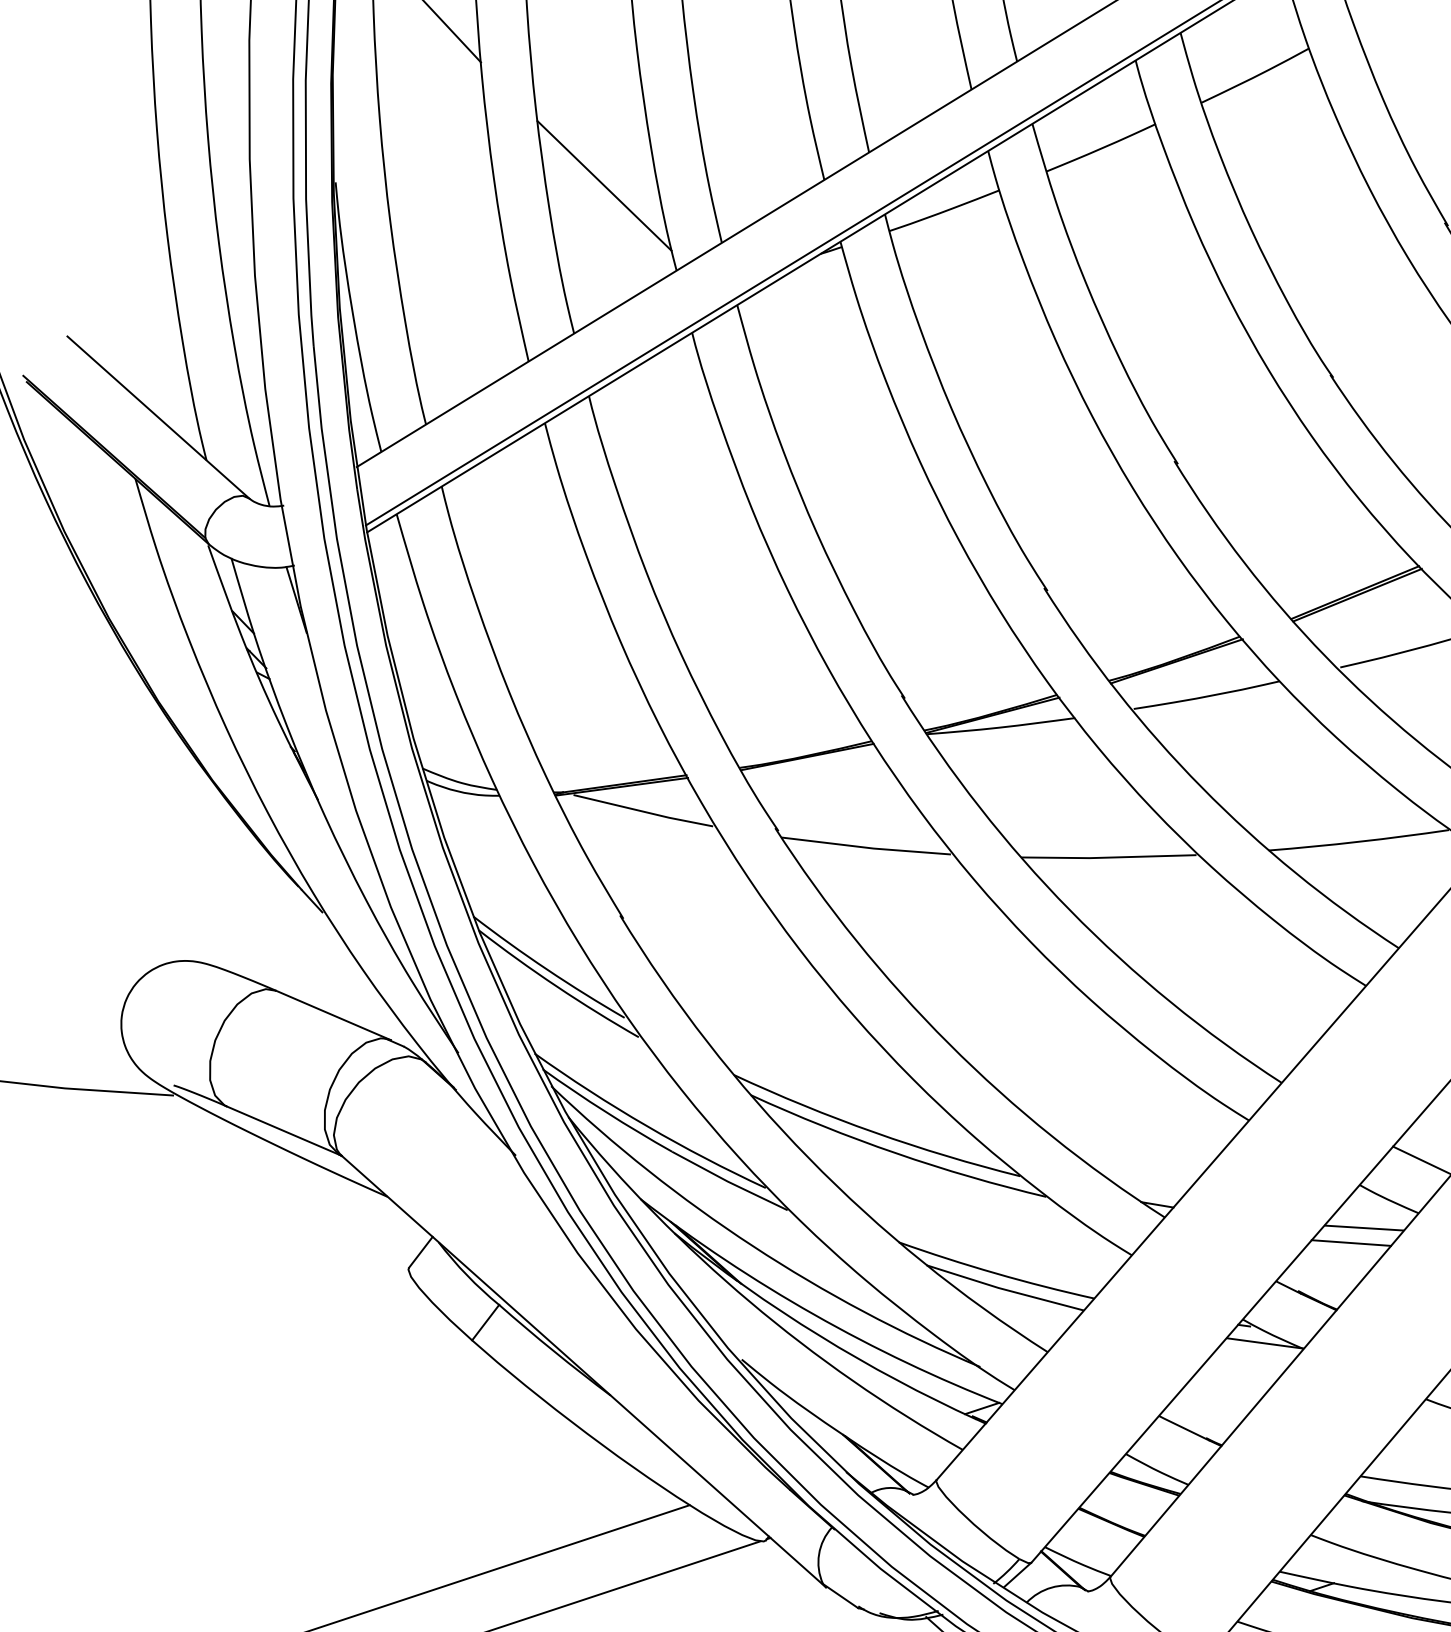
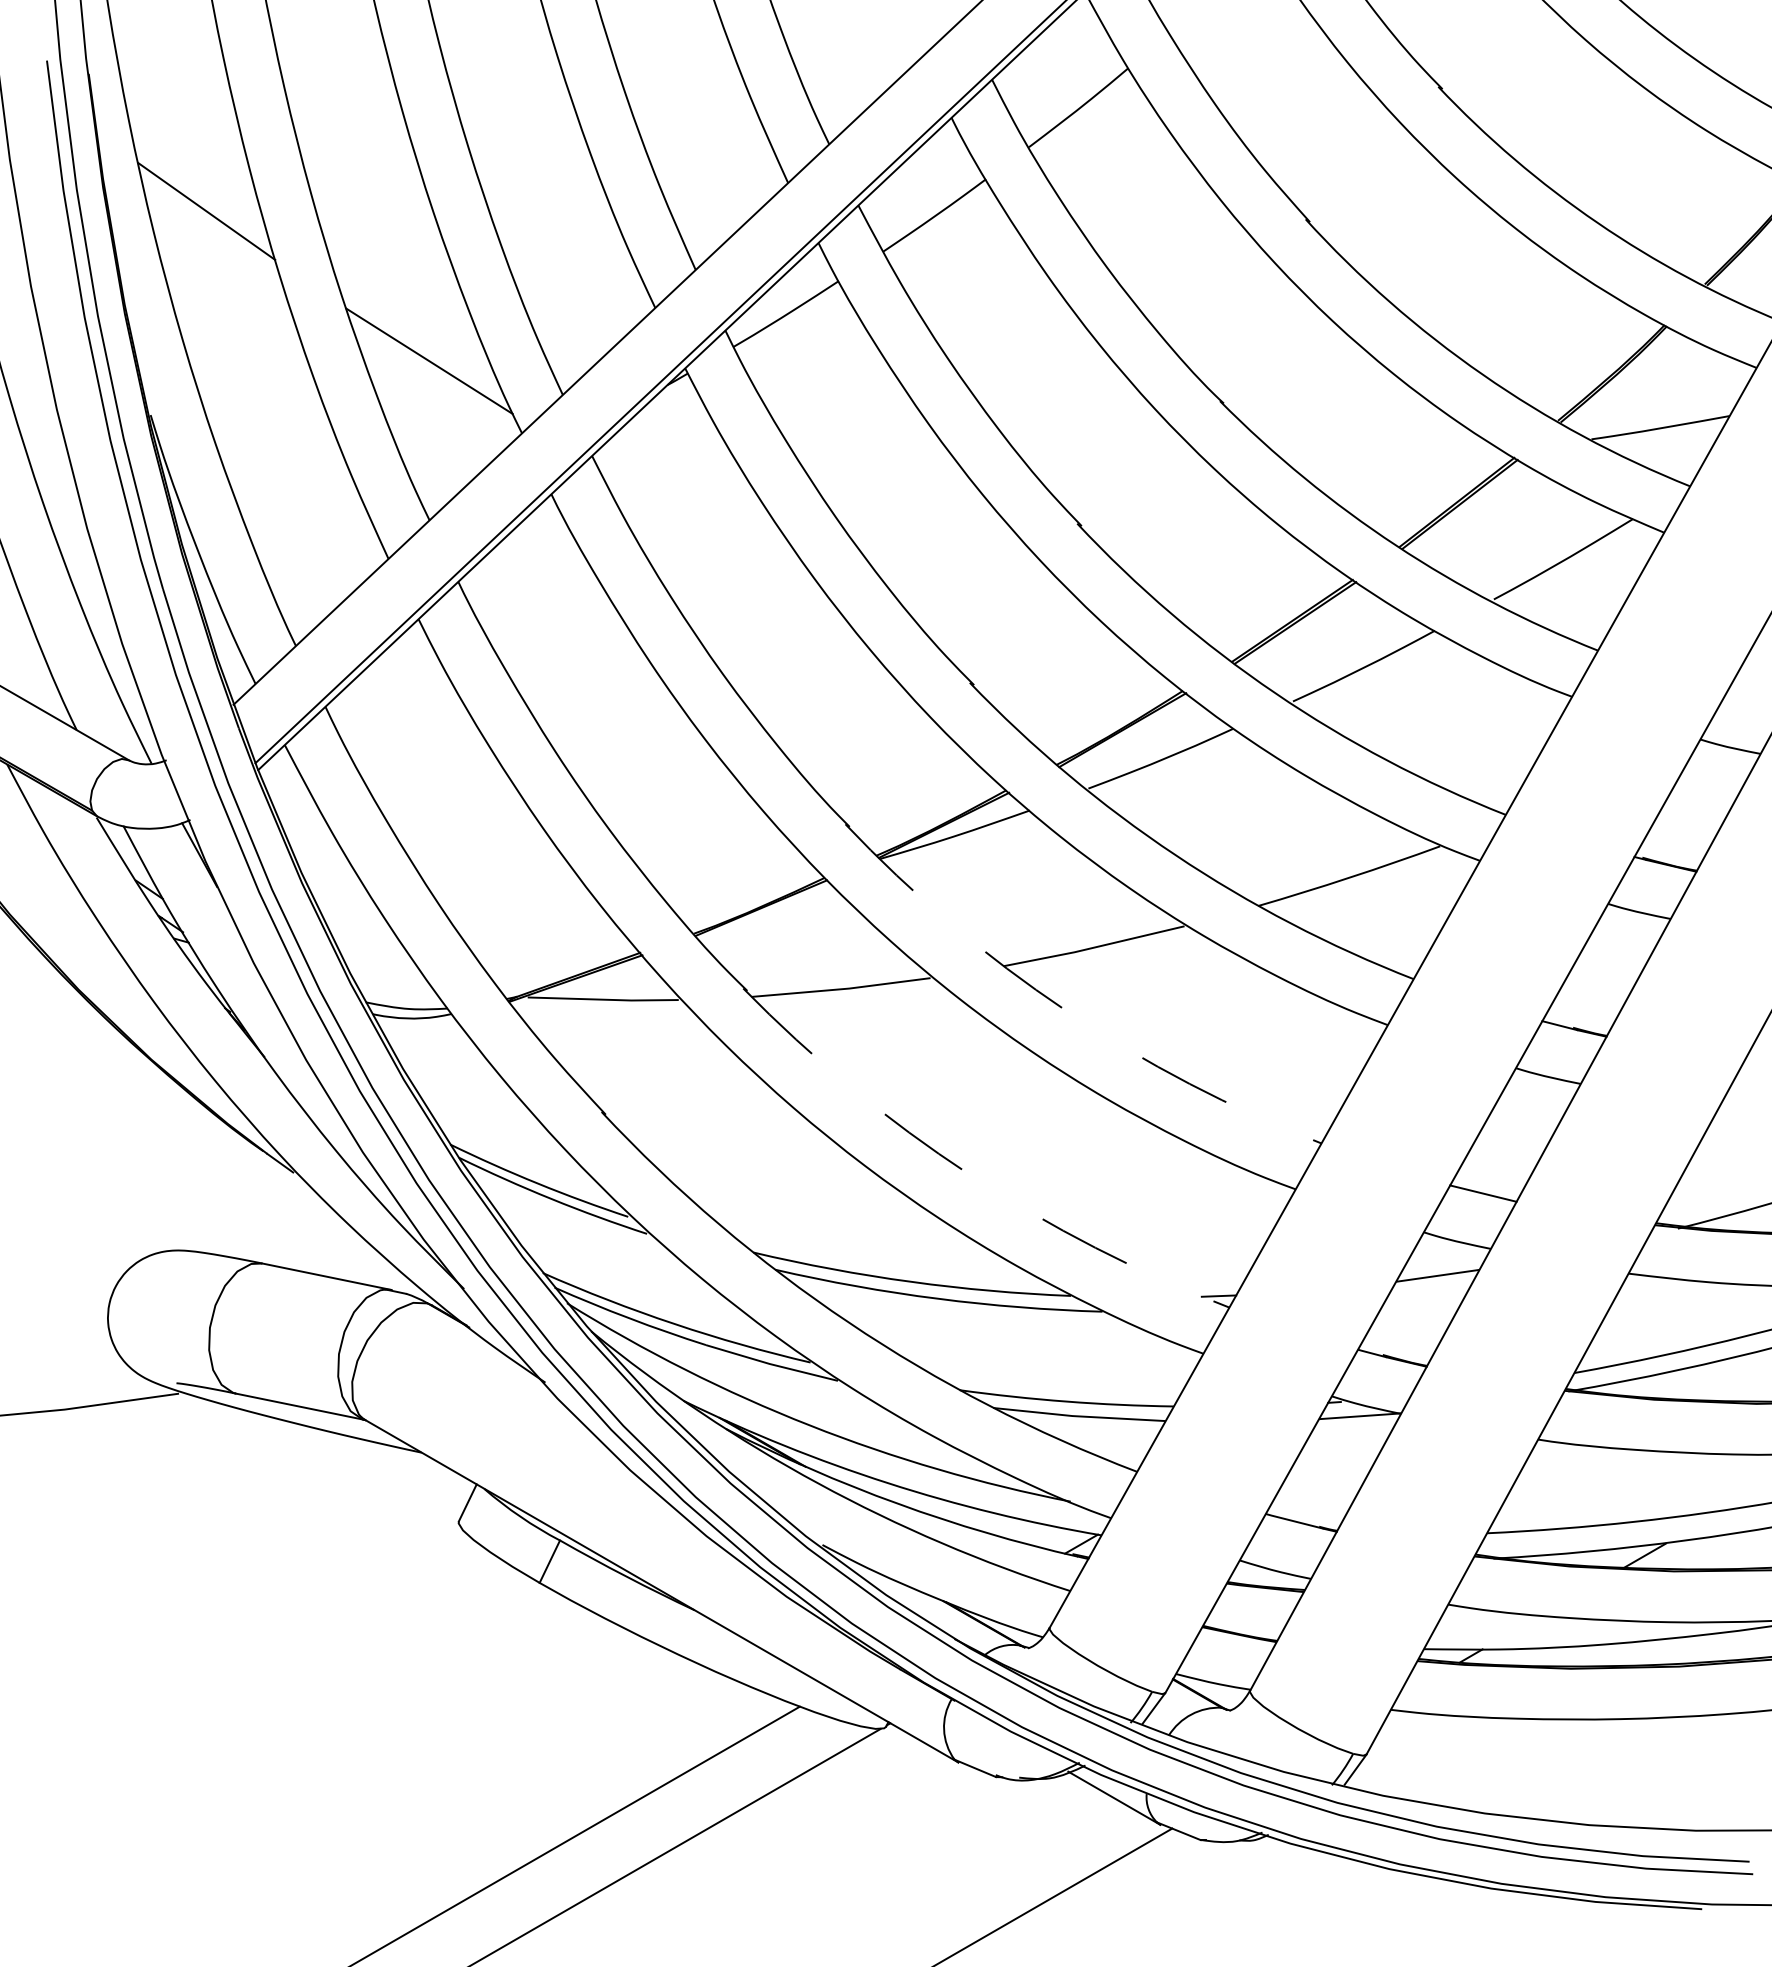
arc: (1069, 910) -> (1065, 1010), solid -> dashed
arc: (949, 1044) -> (969, 1174), solid -> dashed
line: (1351, 1242) -> (1427, 1293), removed

